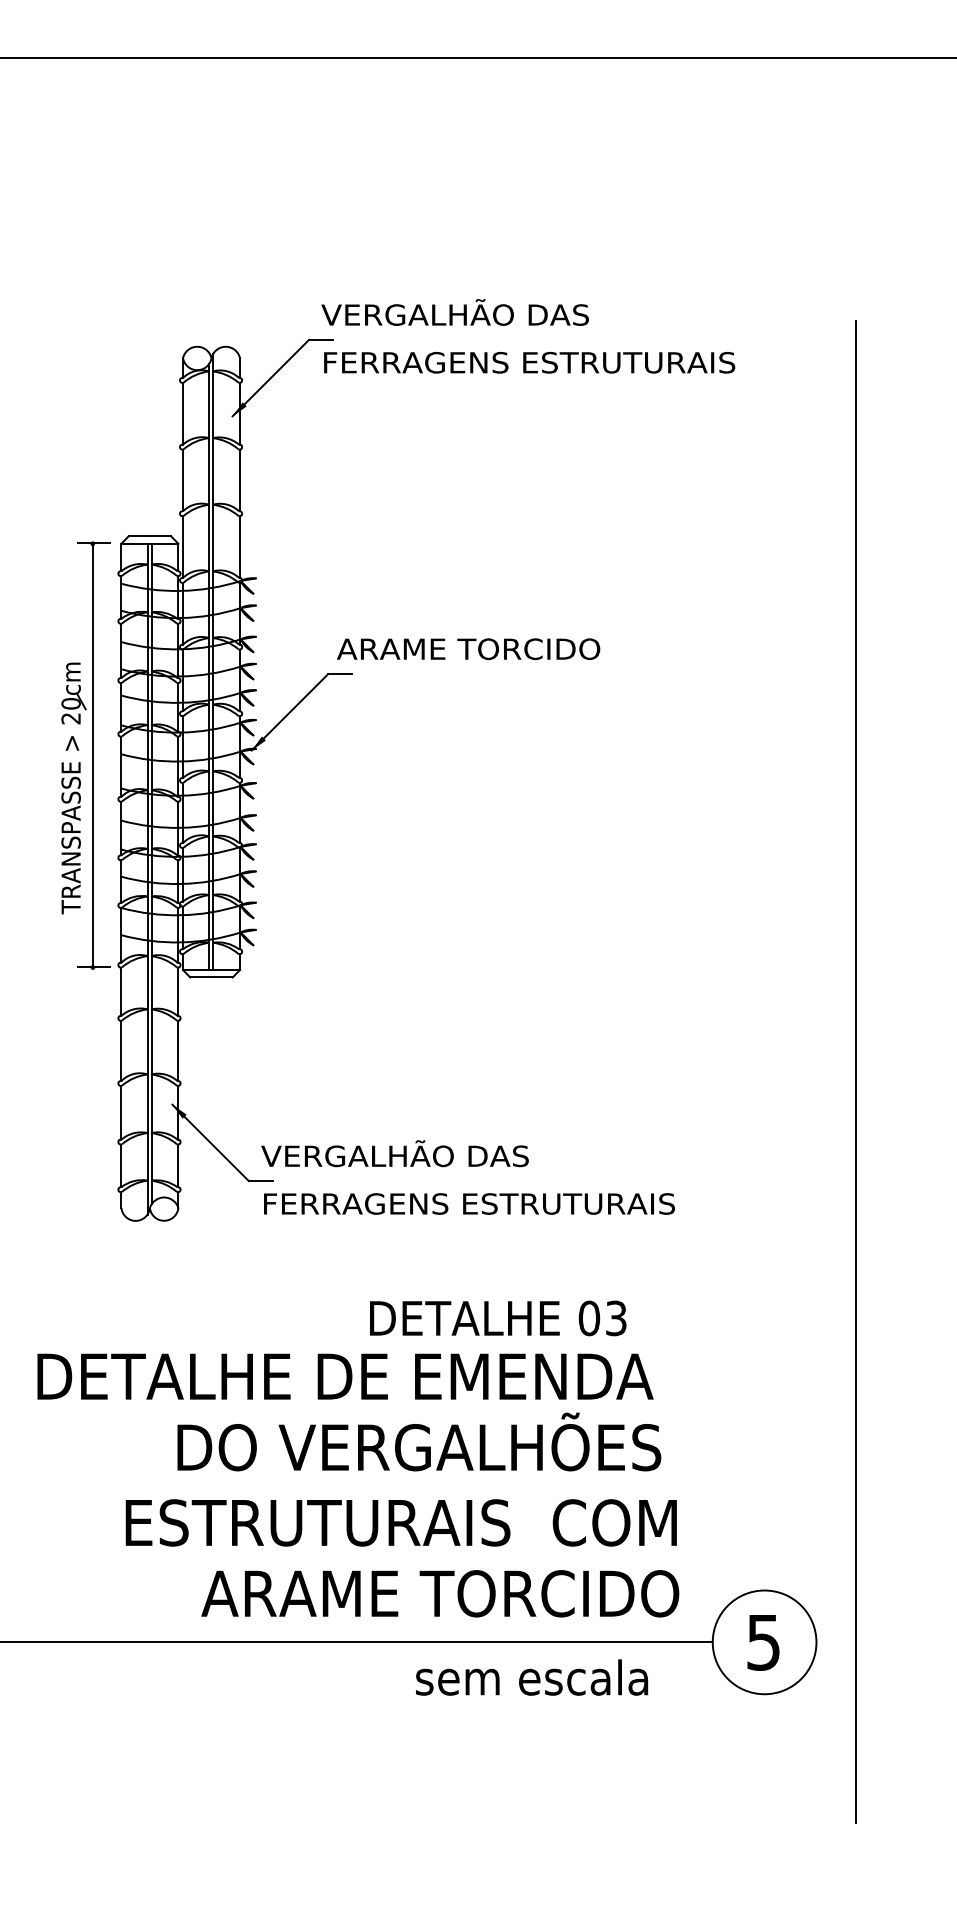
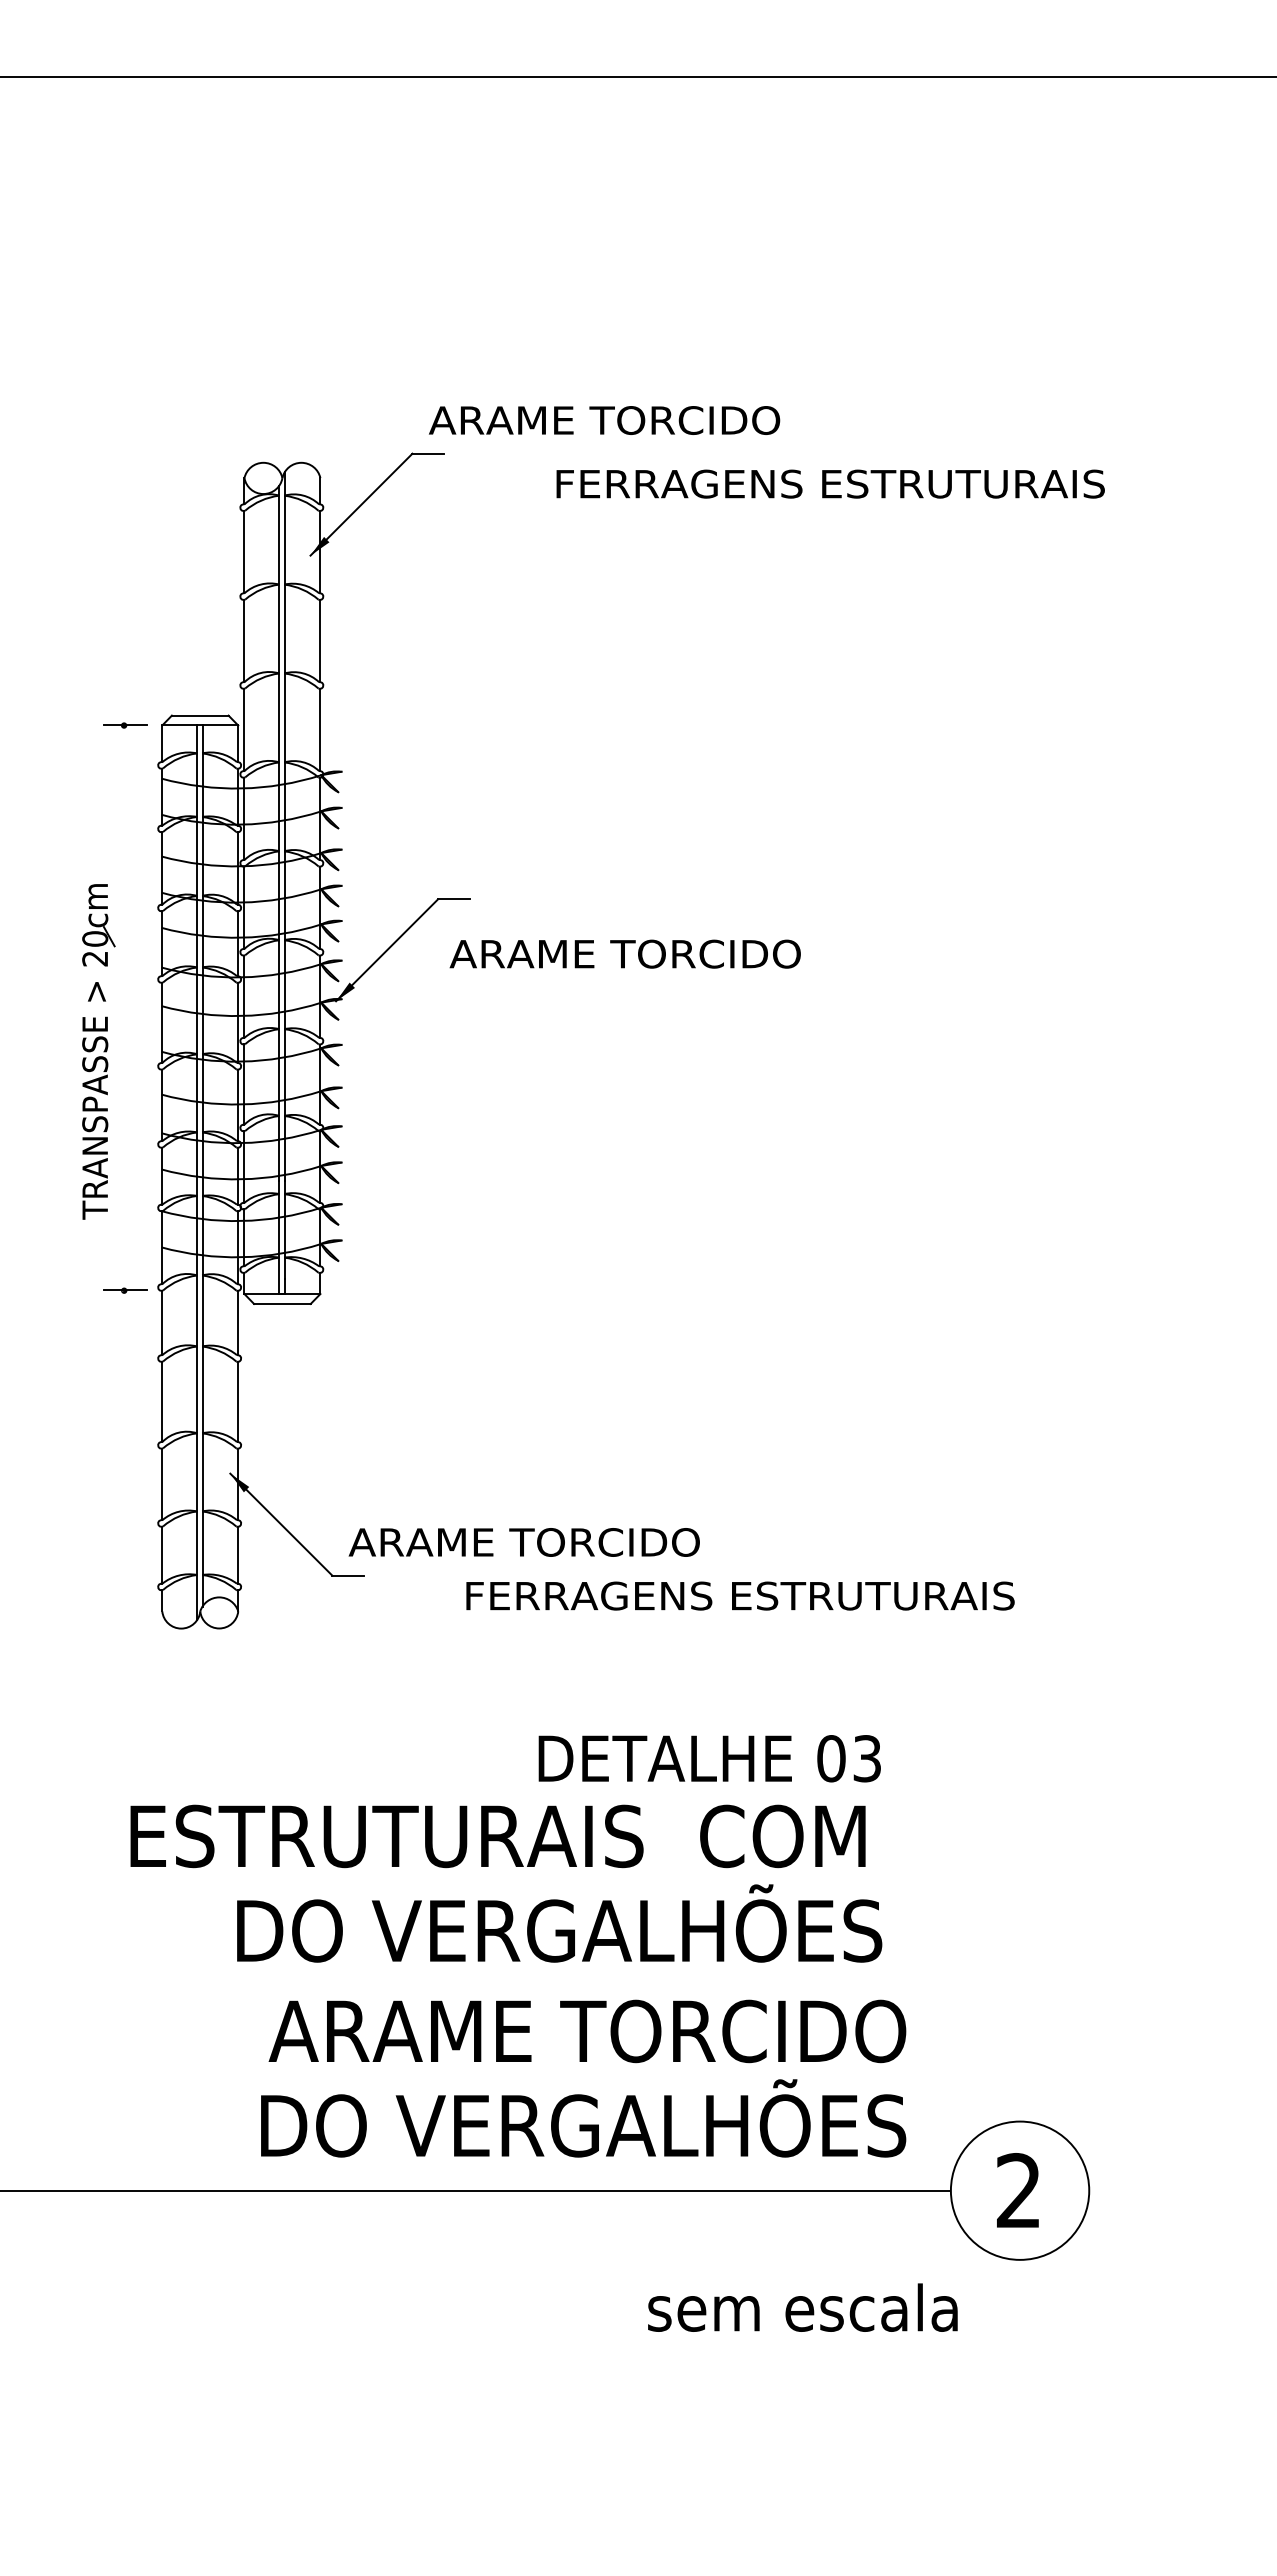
text: (454, 312) -> (606, 416), VERGALHÃO DAS -> ARAME TORCIDO
text: (529, 362) -> (830, 483), moved
text: (468, 648) -> (624, 953), moved
line: (93, 755) -> (124, 1007), removed
line: (856, 1071) -> (1142, 1429), removed
text: (394, 1153) -> (526, 1538), VERGALHÃO DAS -> ARAME TORCIDO
text: (469, 1203) -> (740, 1595), moved
text: (497, 1318) -> (709, 1758), moved
text: (345, 1376) -> (461, 1836), DETALHE DE EMENDA -> ESTRUTURAIS  COM
text: (402, 1522) -> (537, 2031), ESTRUTURAIS  COM -> ARAME TORCIDO
text: (437, 1588) -> (583, 2118), ARAME TORCIDO -> DO VERGALHÕES
text: (763, 1642) -> (1018, 2190), 5 -> 2
text: (531, 1677) -> (802, 2307), moved

